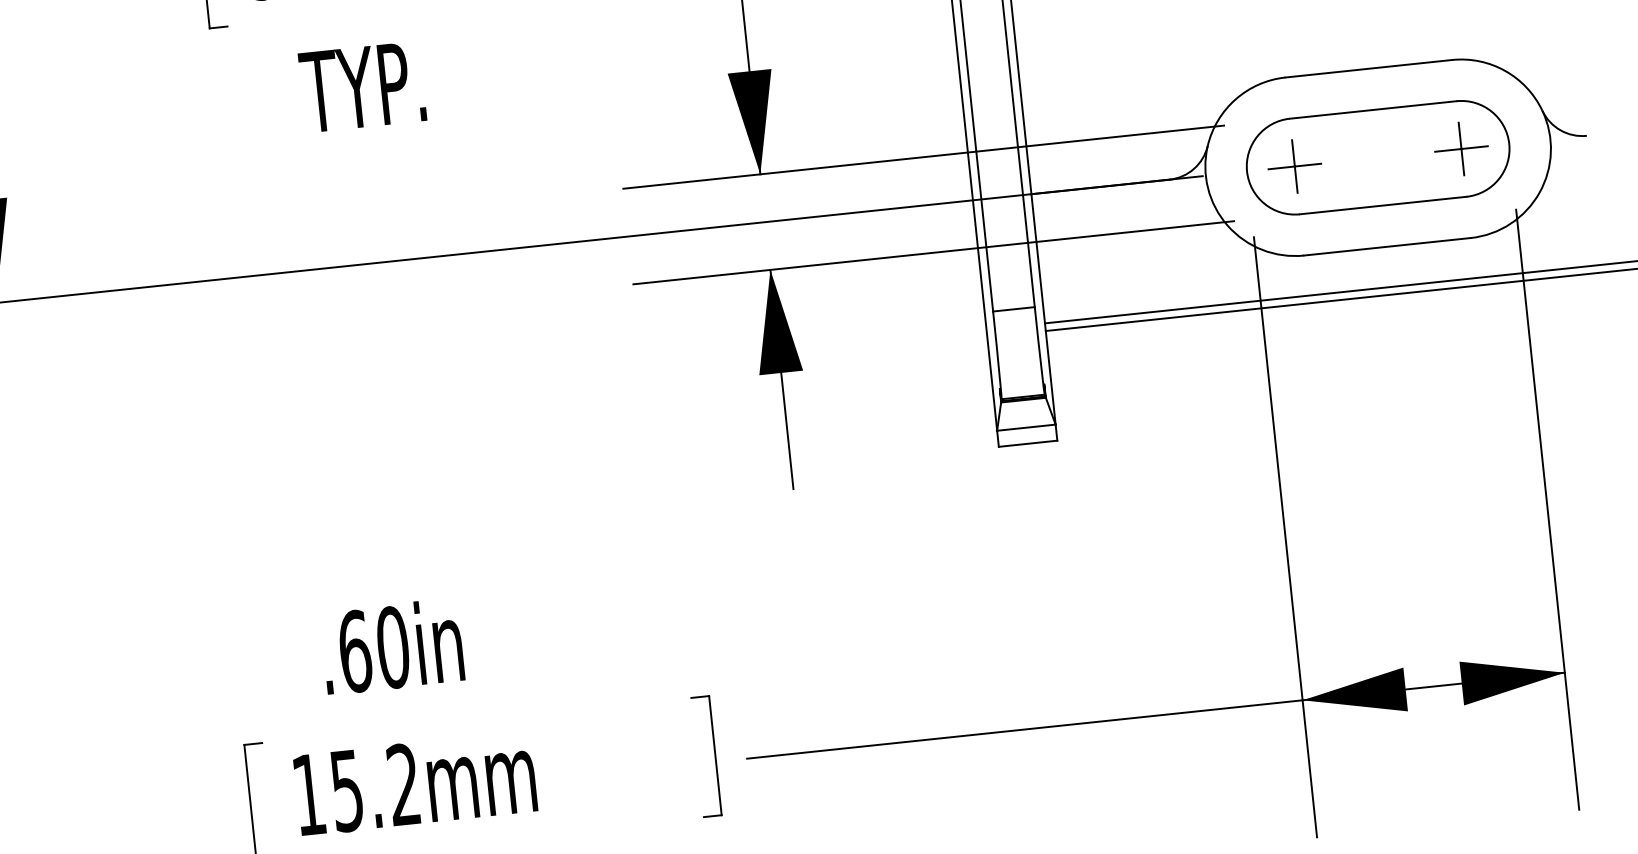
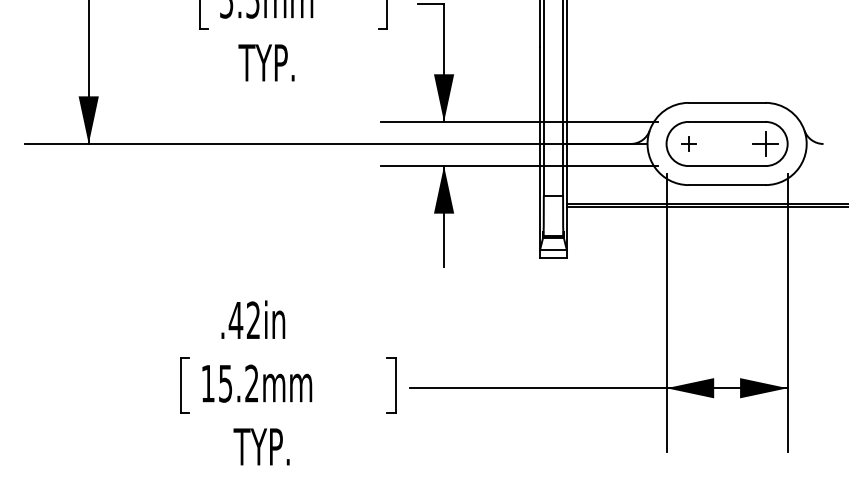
part: (1294, 165) -> (688, 143), size x0.6
text: (373, 649) -> (244, 320), .60in -> .42in

